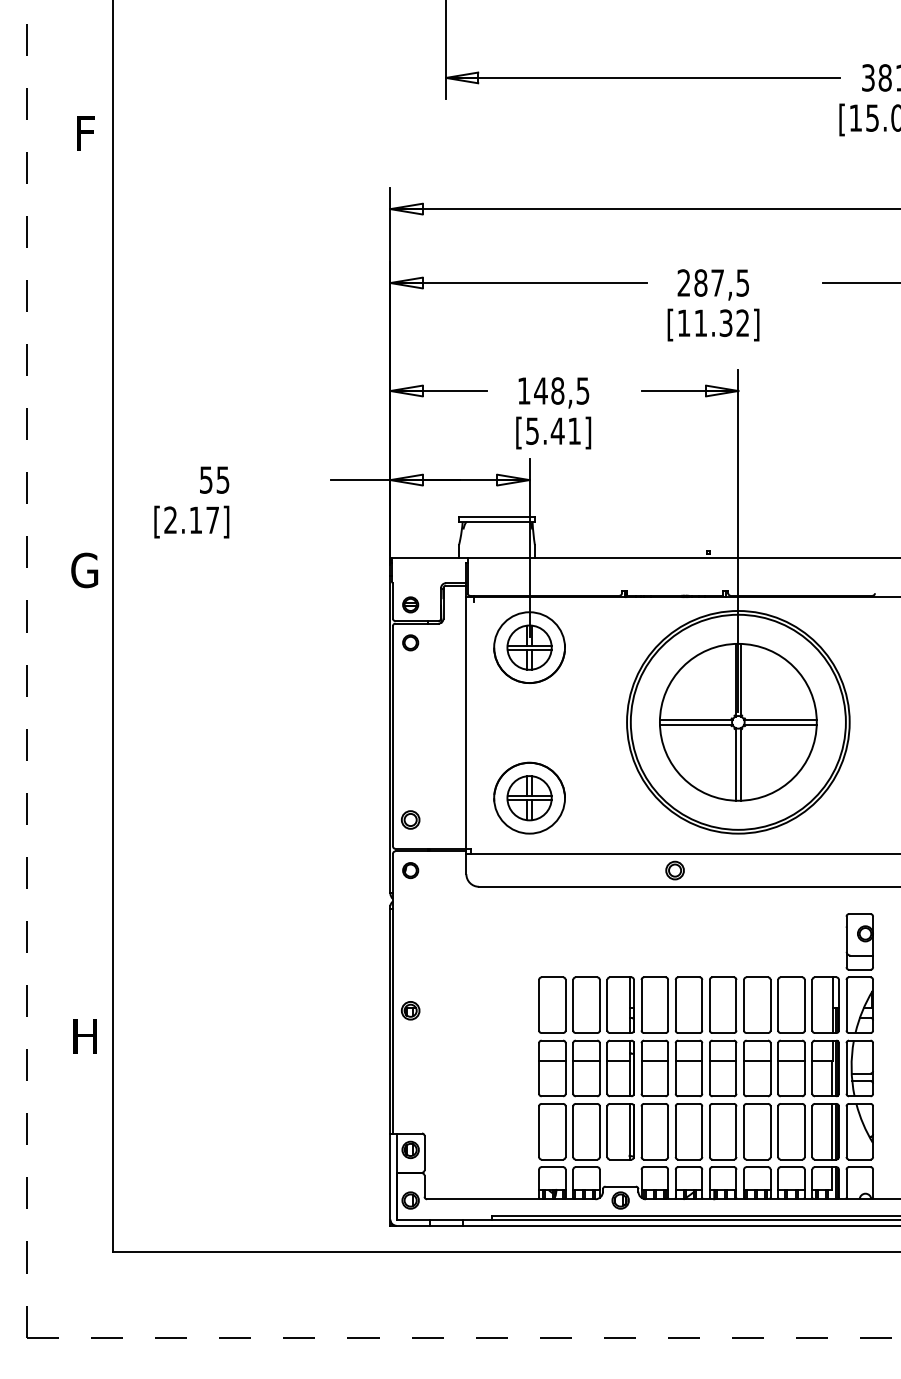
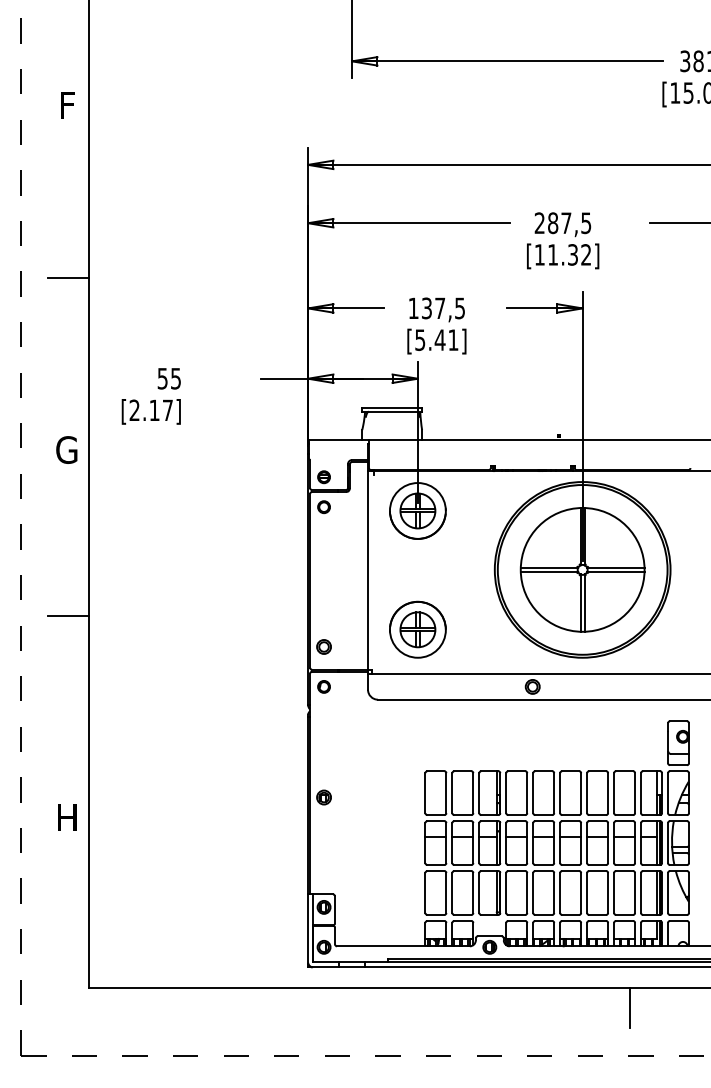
line: (86, 352) -> (68, 278), added
text: (549, 390) -> (433, 308), 148,5 -> 137,5
line: (86, 780) -> (68, 615), added
line: (798, 1277) -> (630, 1008), added

